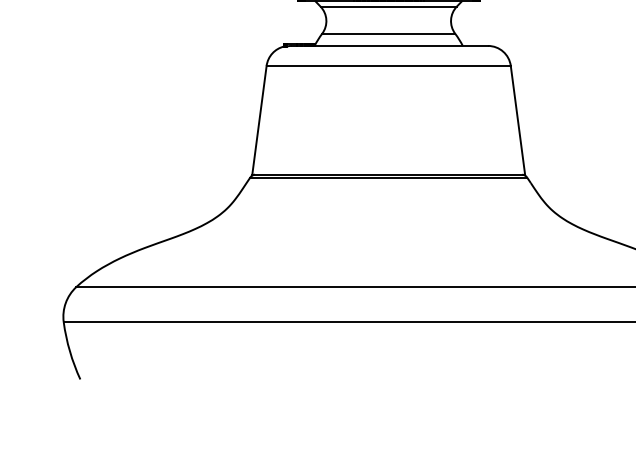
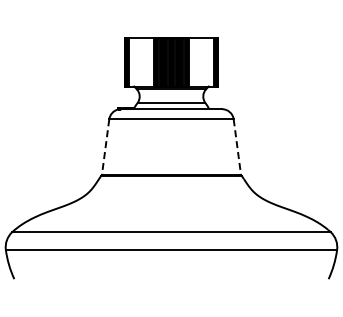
line: (259, 121) -> (105, 147), solid -> dashed
line: (518, 121) -> (237, 147), solid -> dashed

